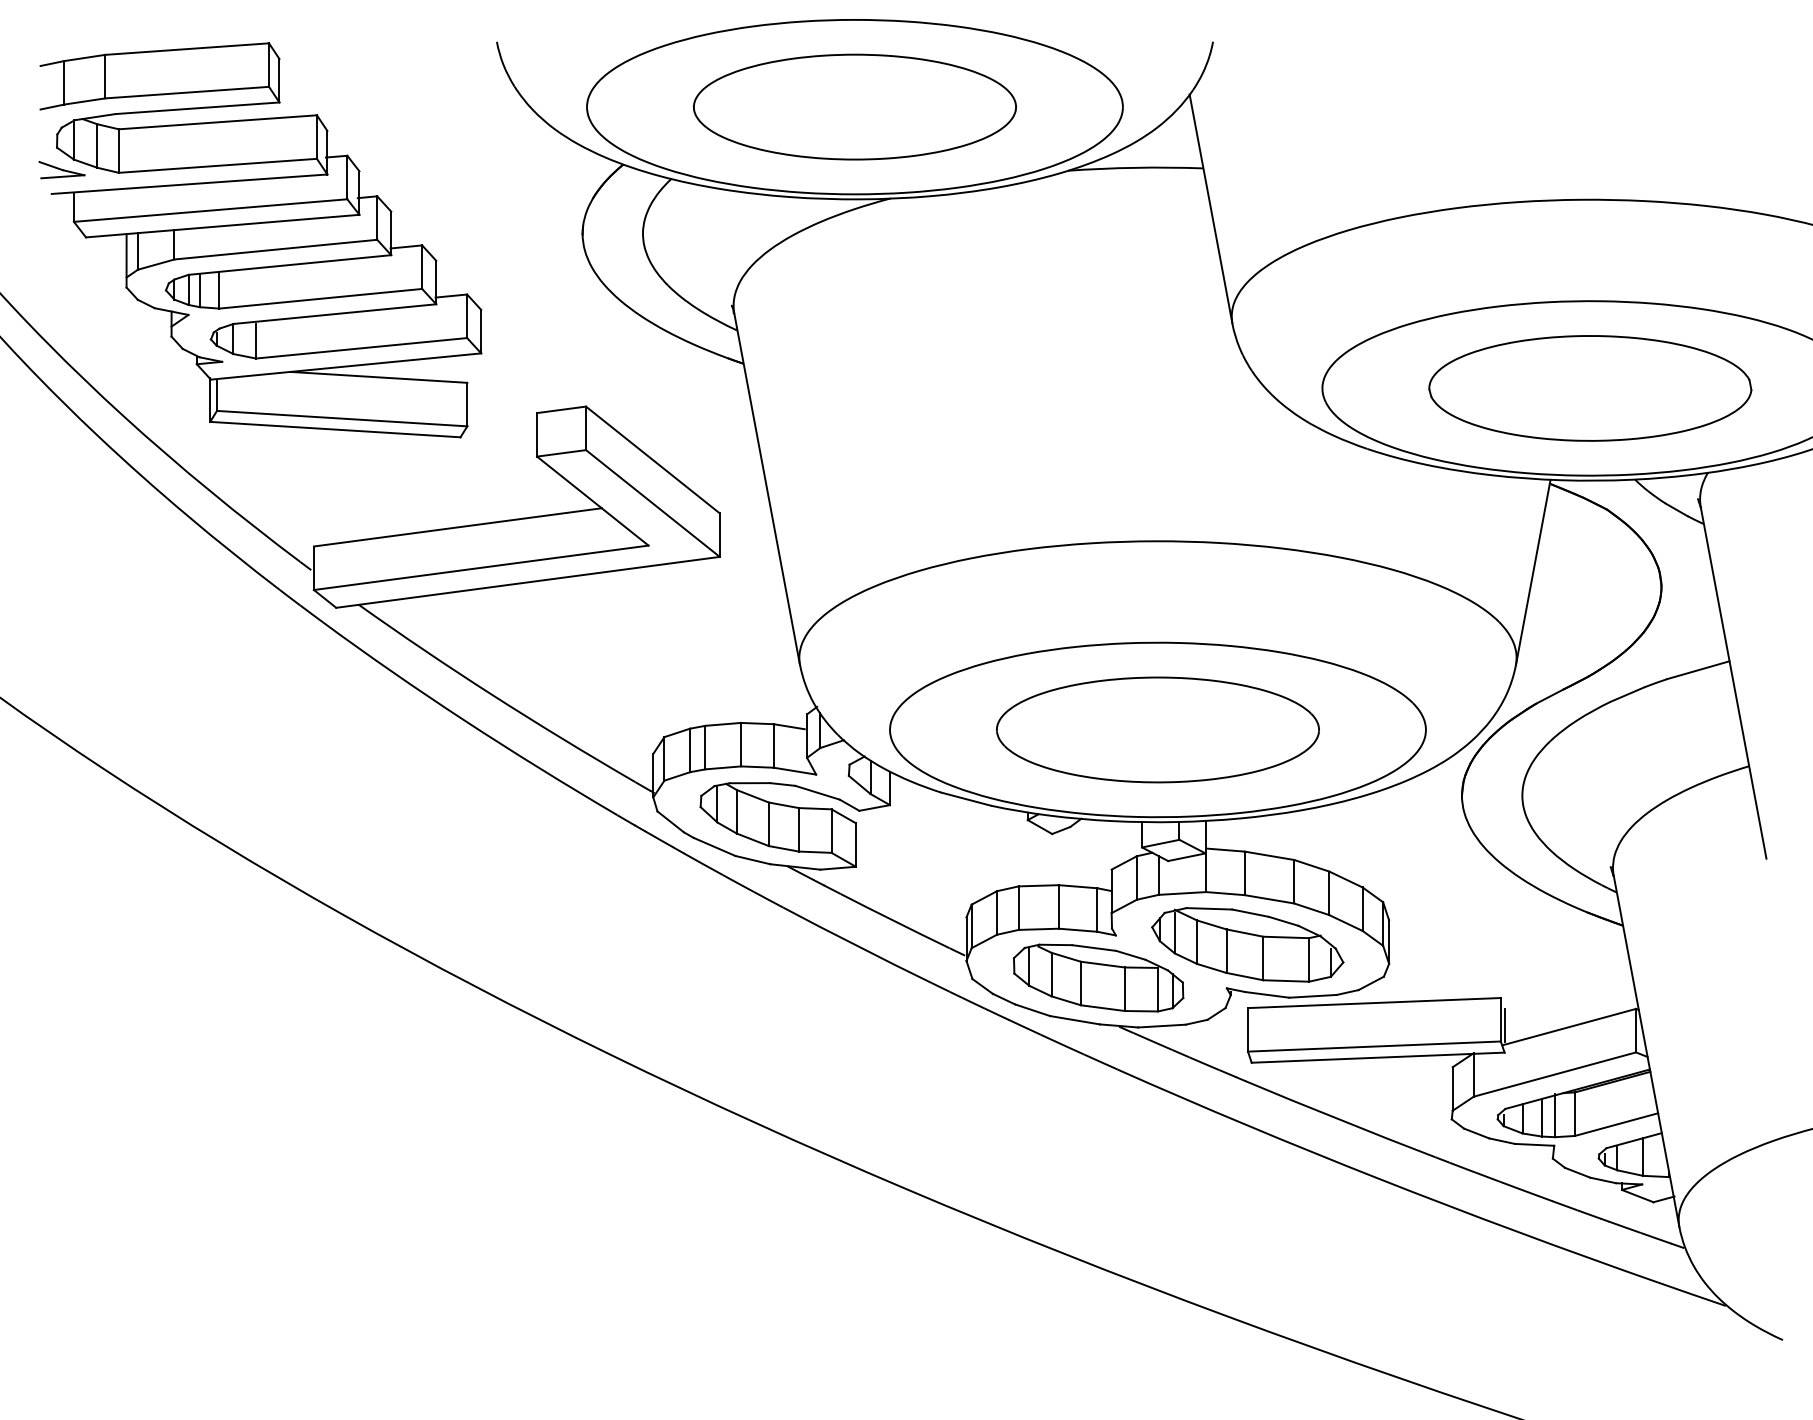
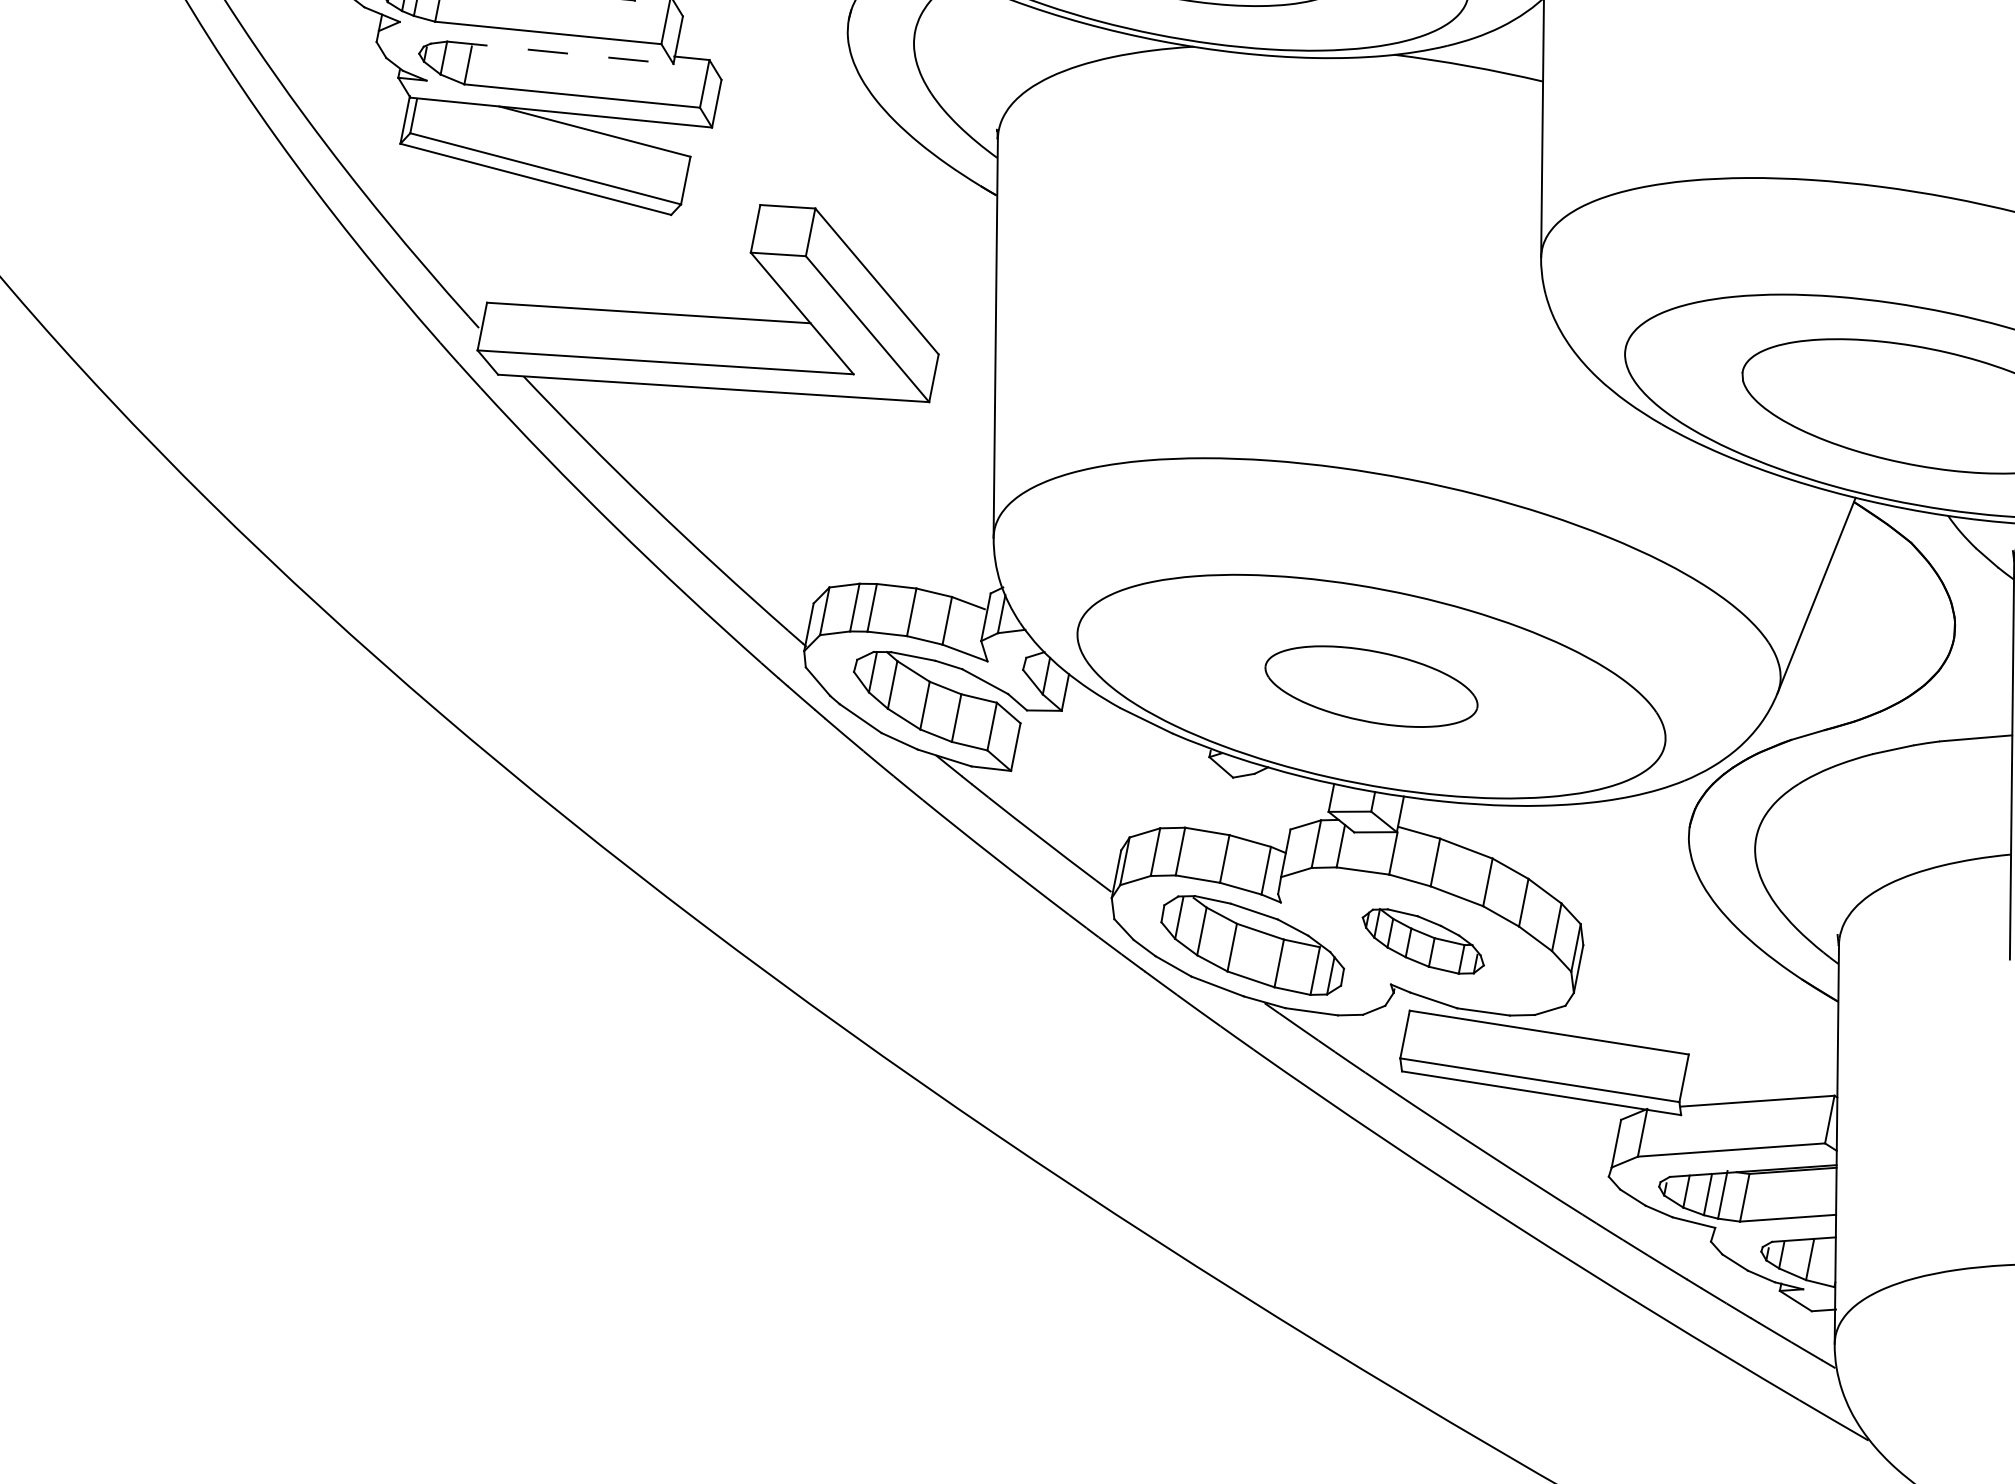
line: (334, 314) -> (559, 53), solid -> dashed
part: (1157, 729) -> (1371, 686), size x0.6
part: (1247, 944) -> (1423, 940), size x0.6
line: (1504, 1025) -> (1686, 1085), removed

